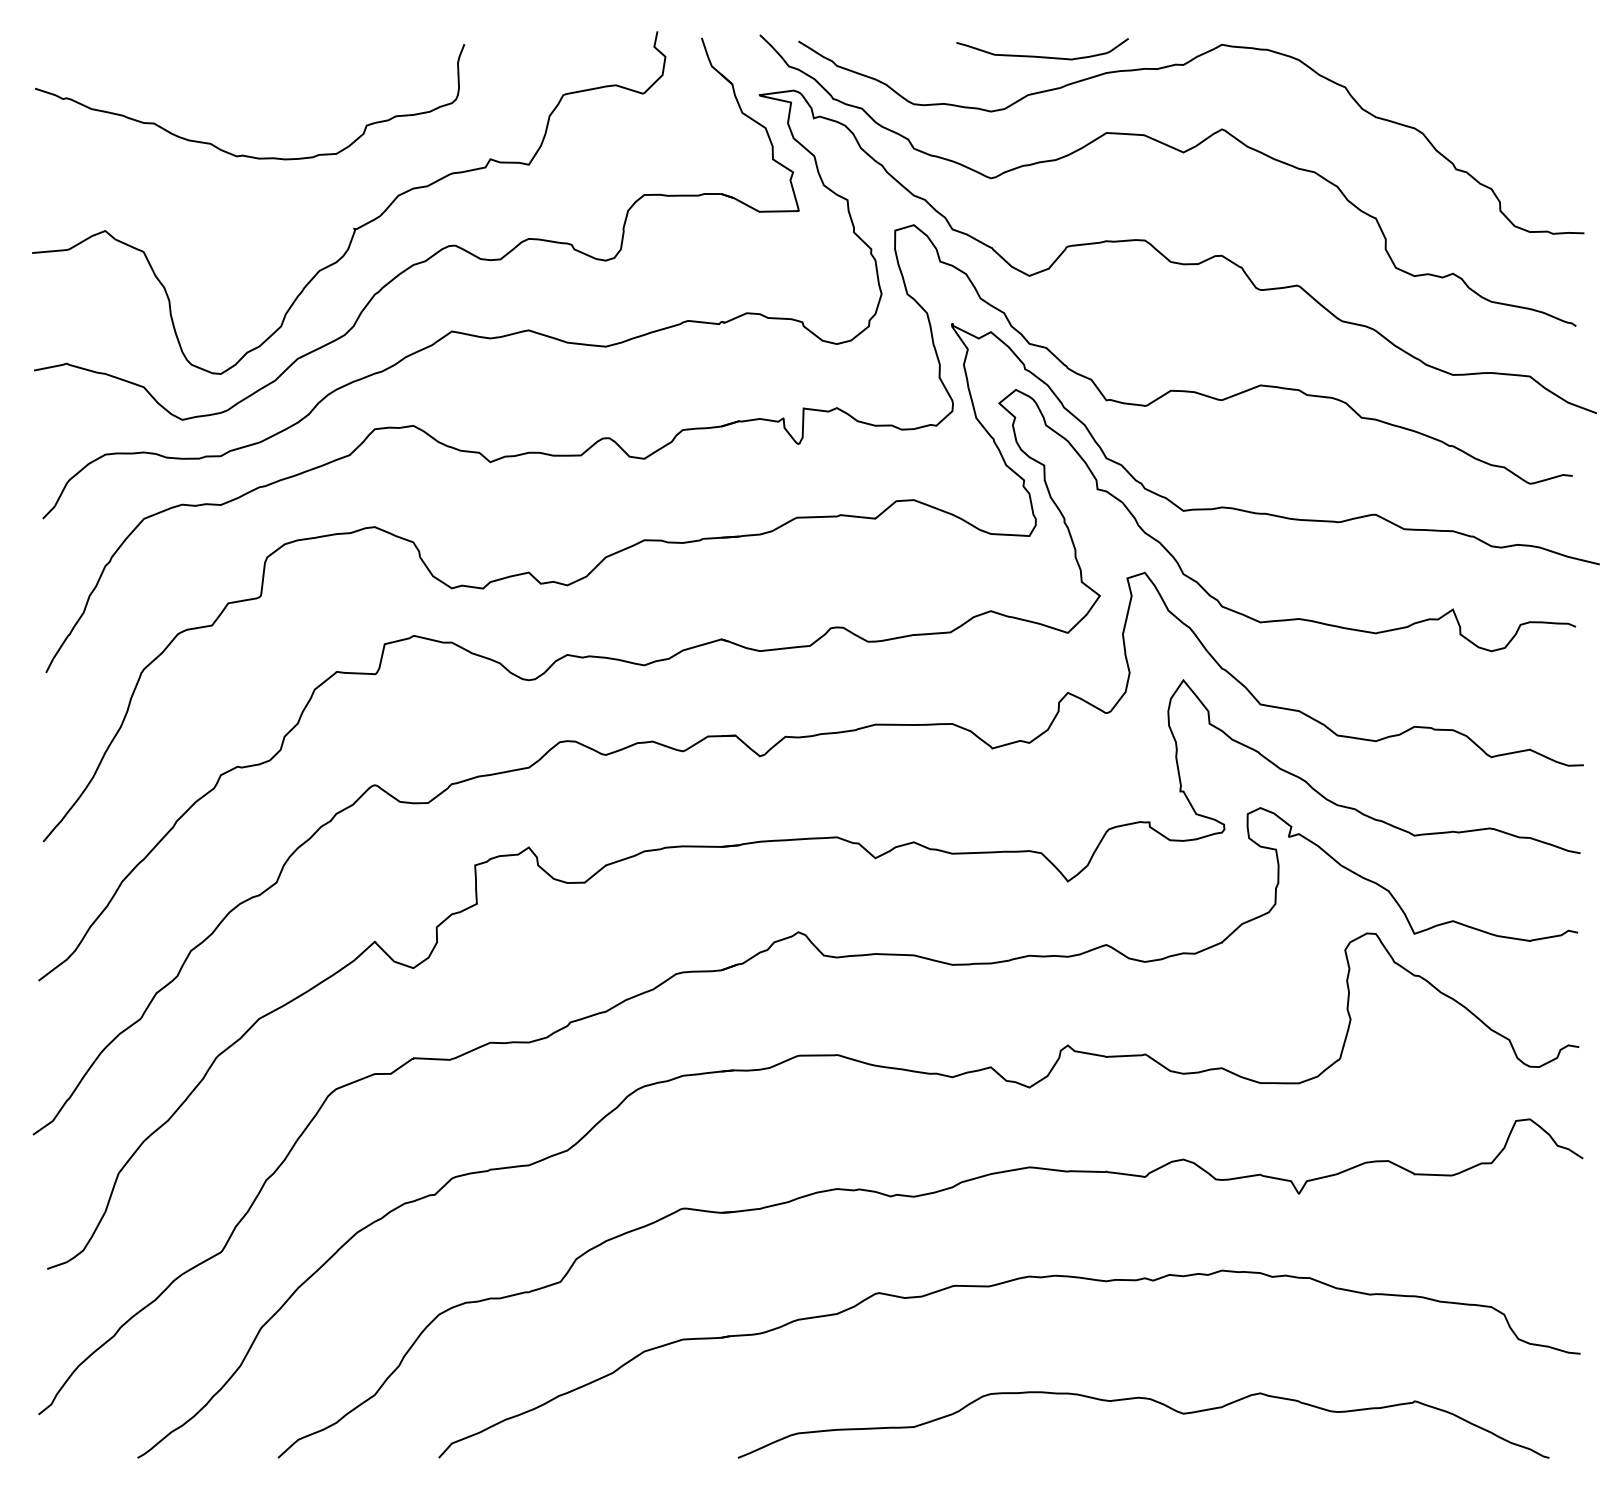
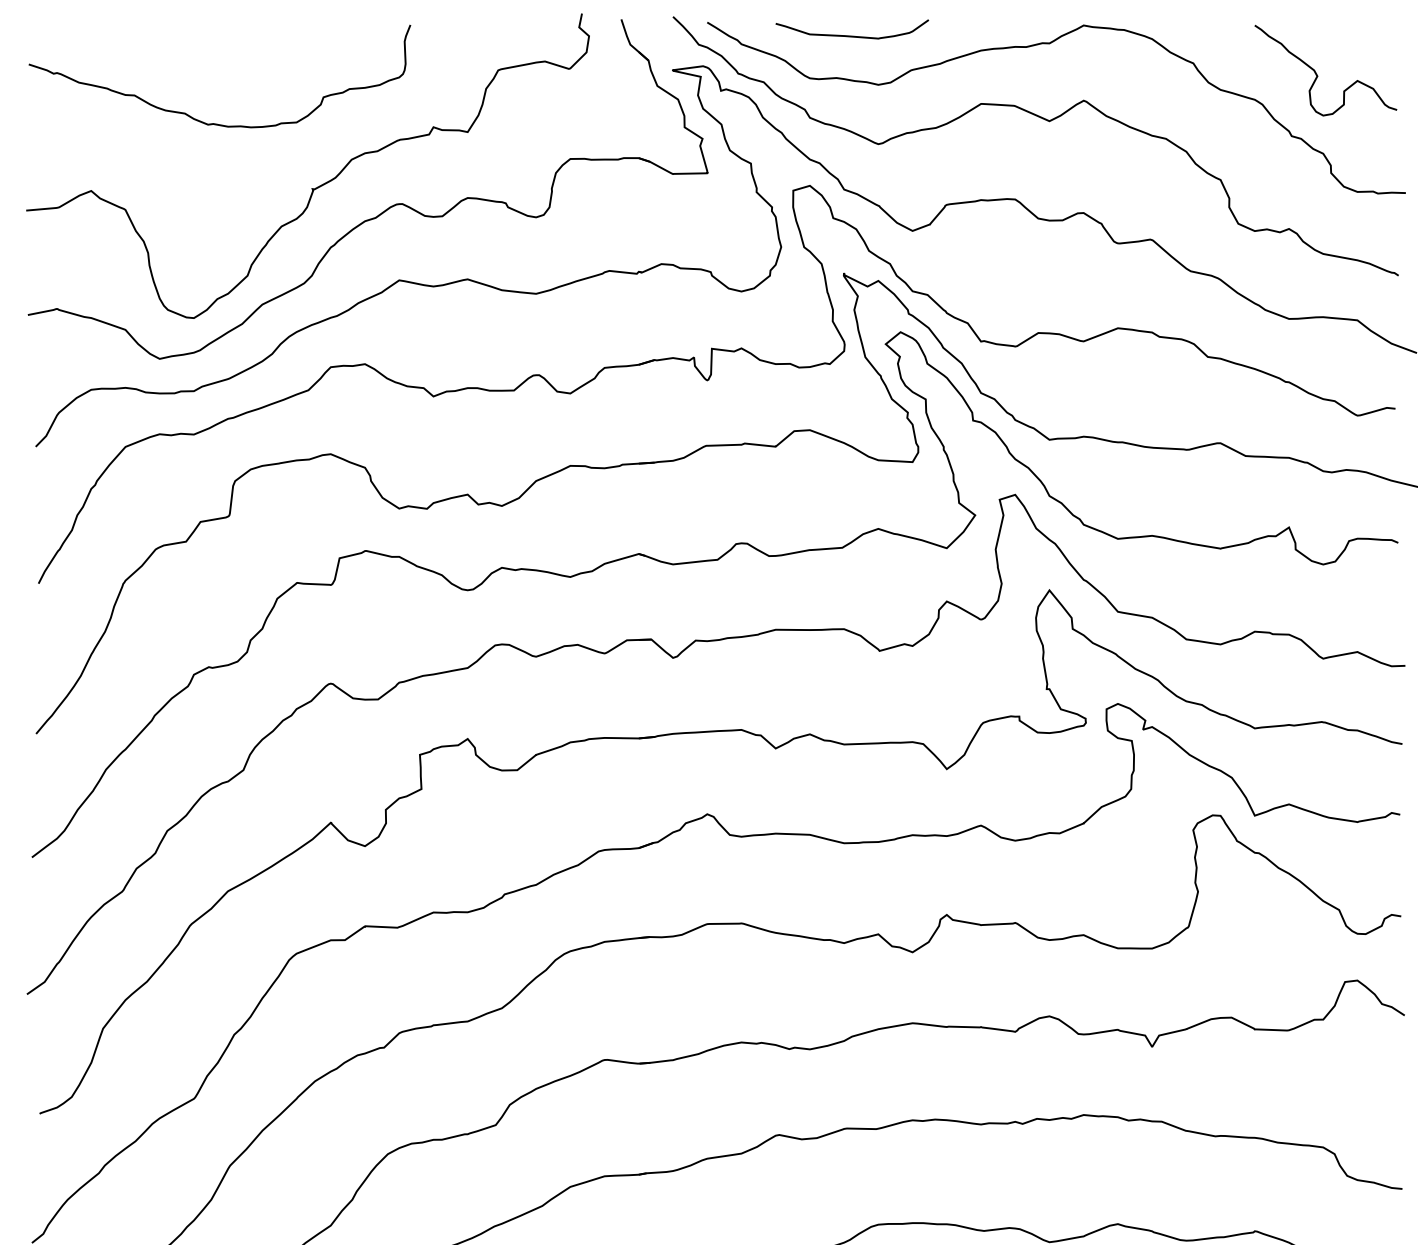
curve: (1042, 56) -> (852, 35), moved
curve: (1485, 100) -> (1317, 75), added

